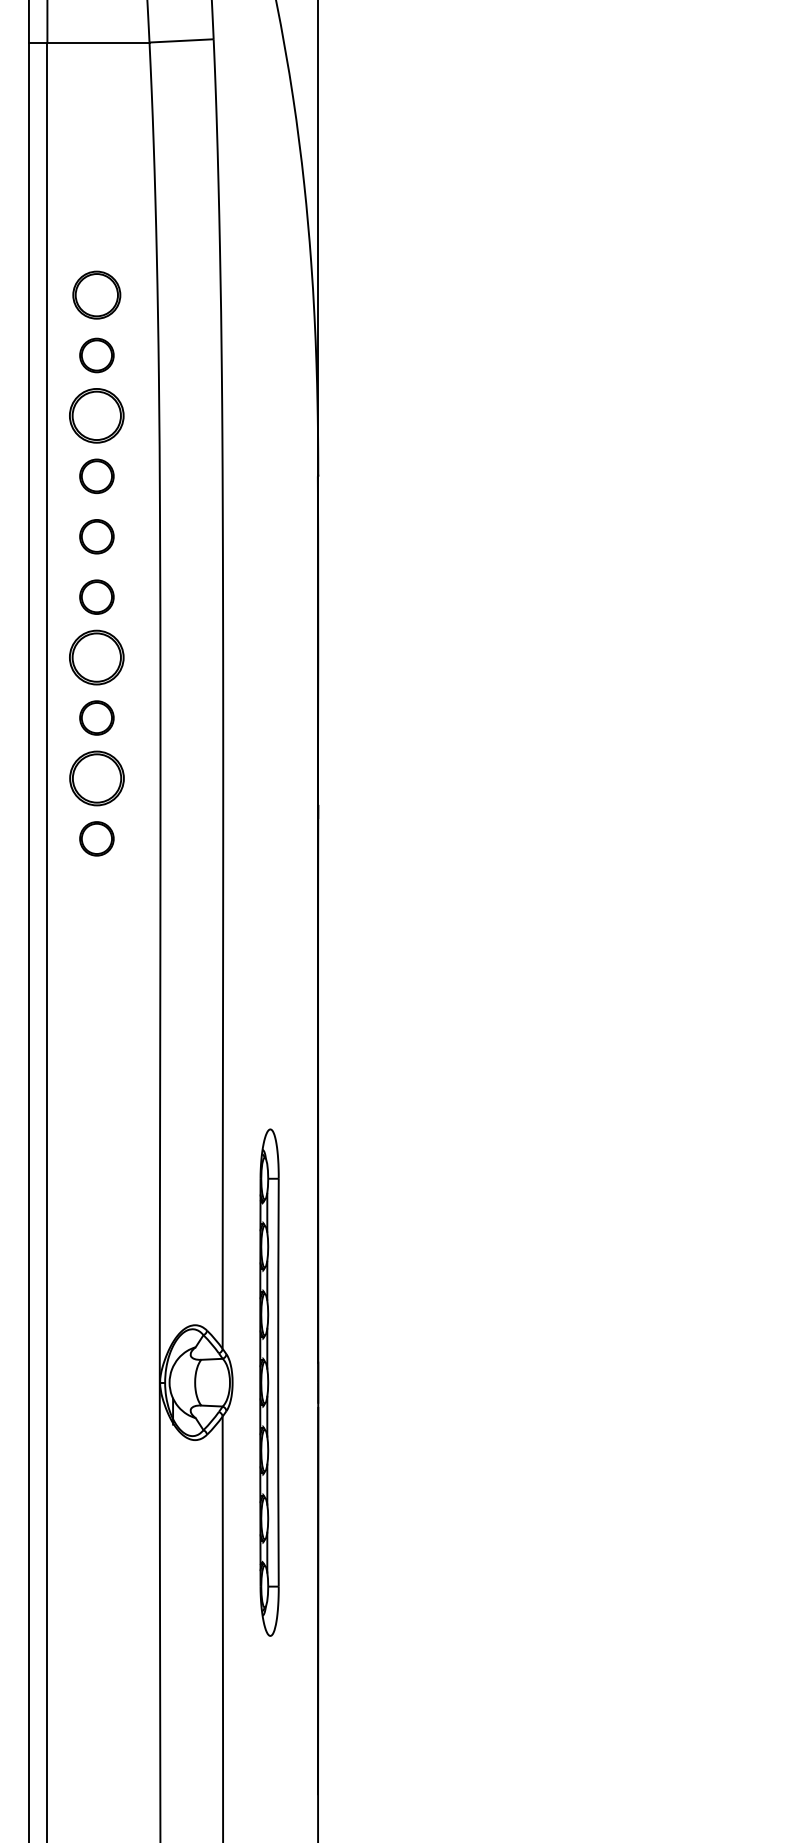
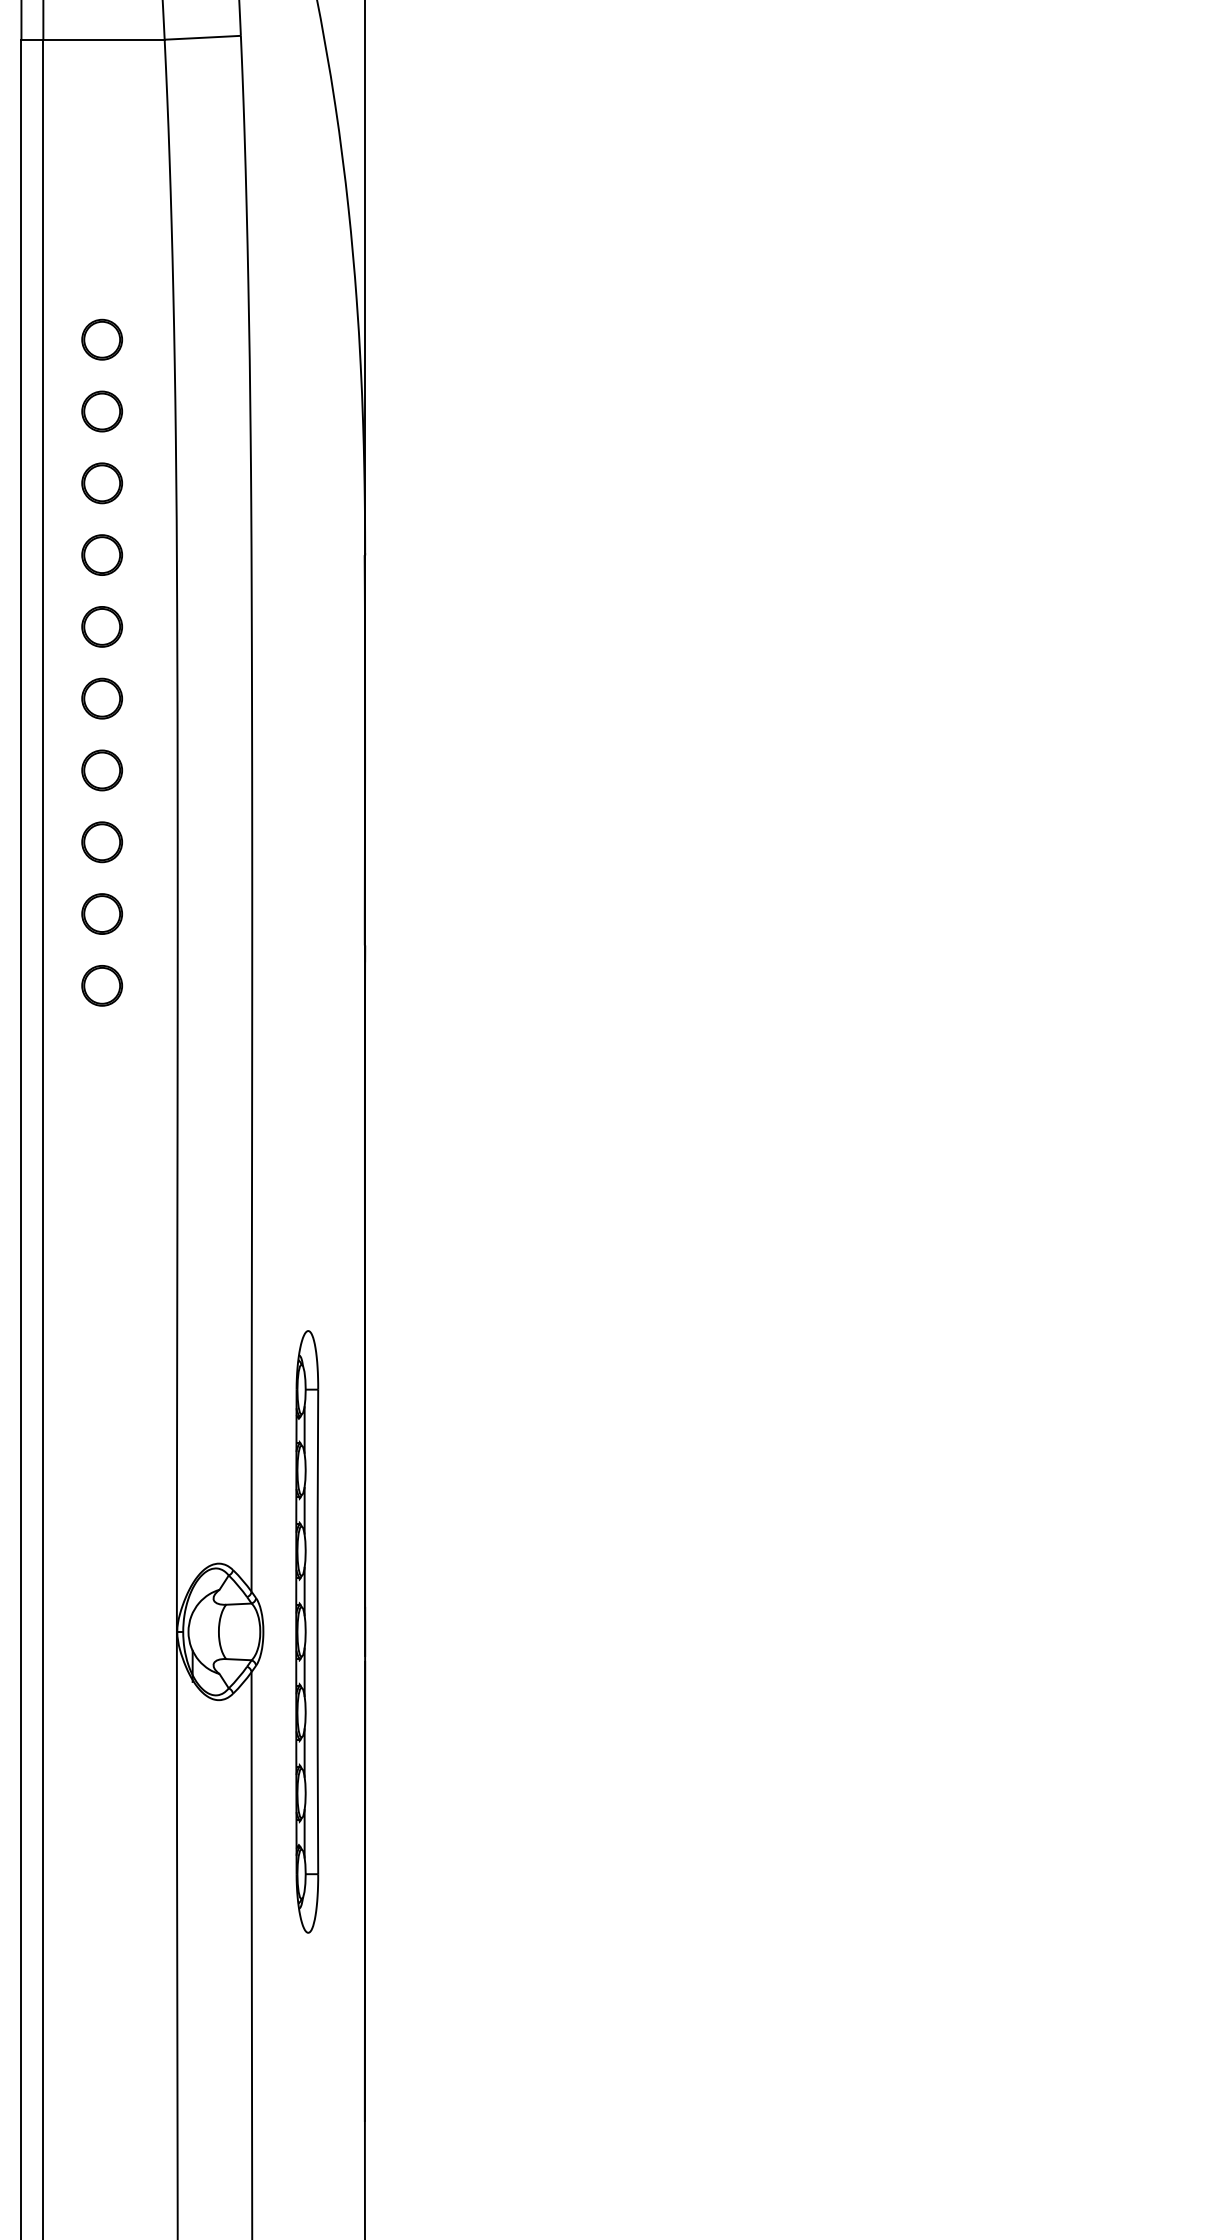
part: (97, 294) -> (102, 339), size x0.71
part: (97, 416) -> (102, 483), size x0.62
part: (97, 657) -> (102, 770), size x0.62
part: (96, 777) -> (101, 913), size x0.62

